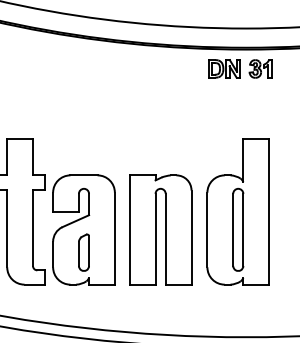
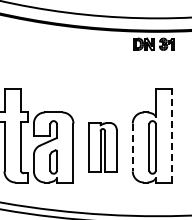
line: (269, 211) -> (172, 135), solid -> dashed
part: (160, 230) -> (102, 147), size x0.7
line: (206, 230) -> (132, 147), solid -> dashed

